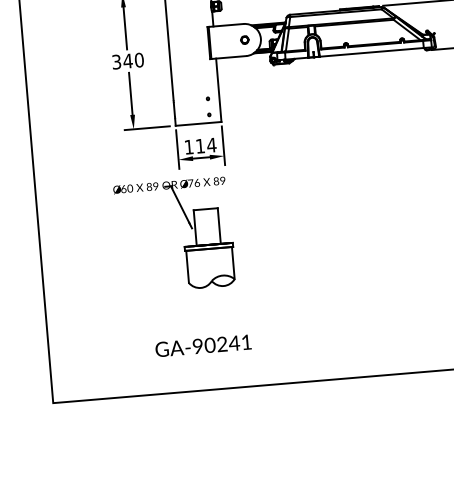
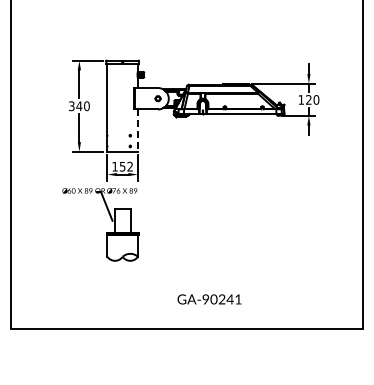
line: (218, 91) -> (137, 131), solid -> dashed
text: (206, 145) -> (126, 166), 114 -> 152
text: (203, 346) -> (209, 299), moved

